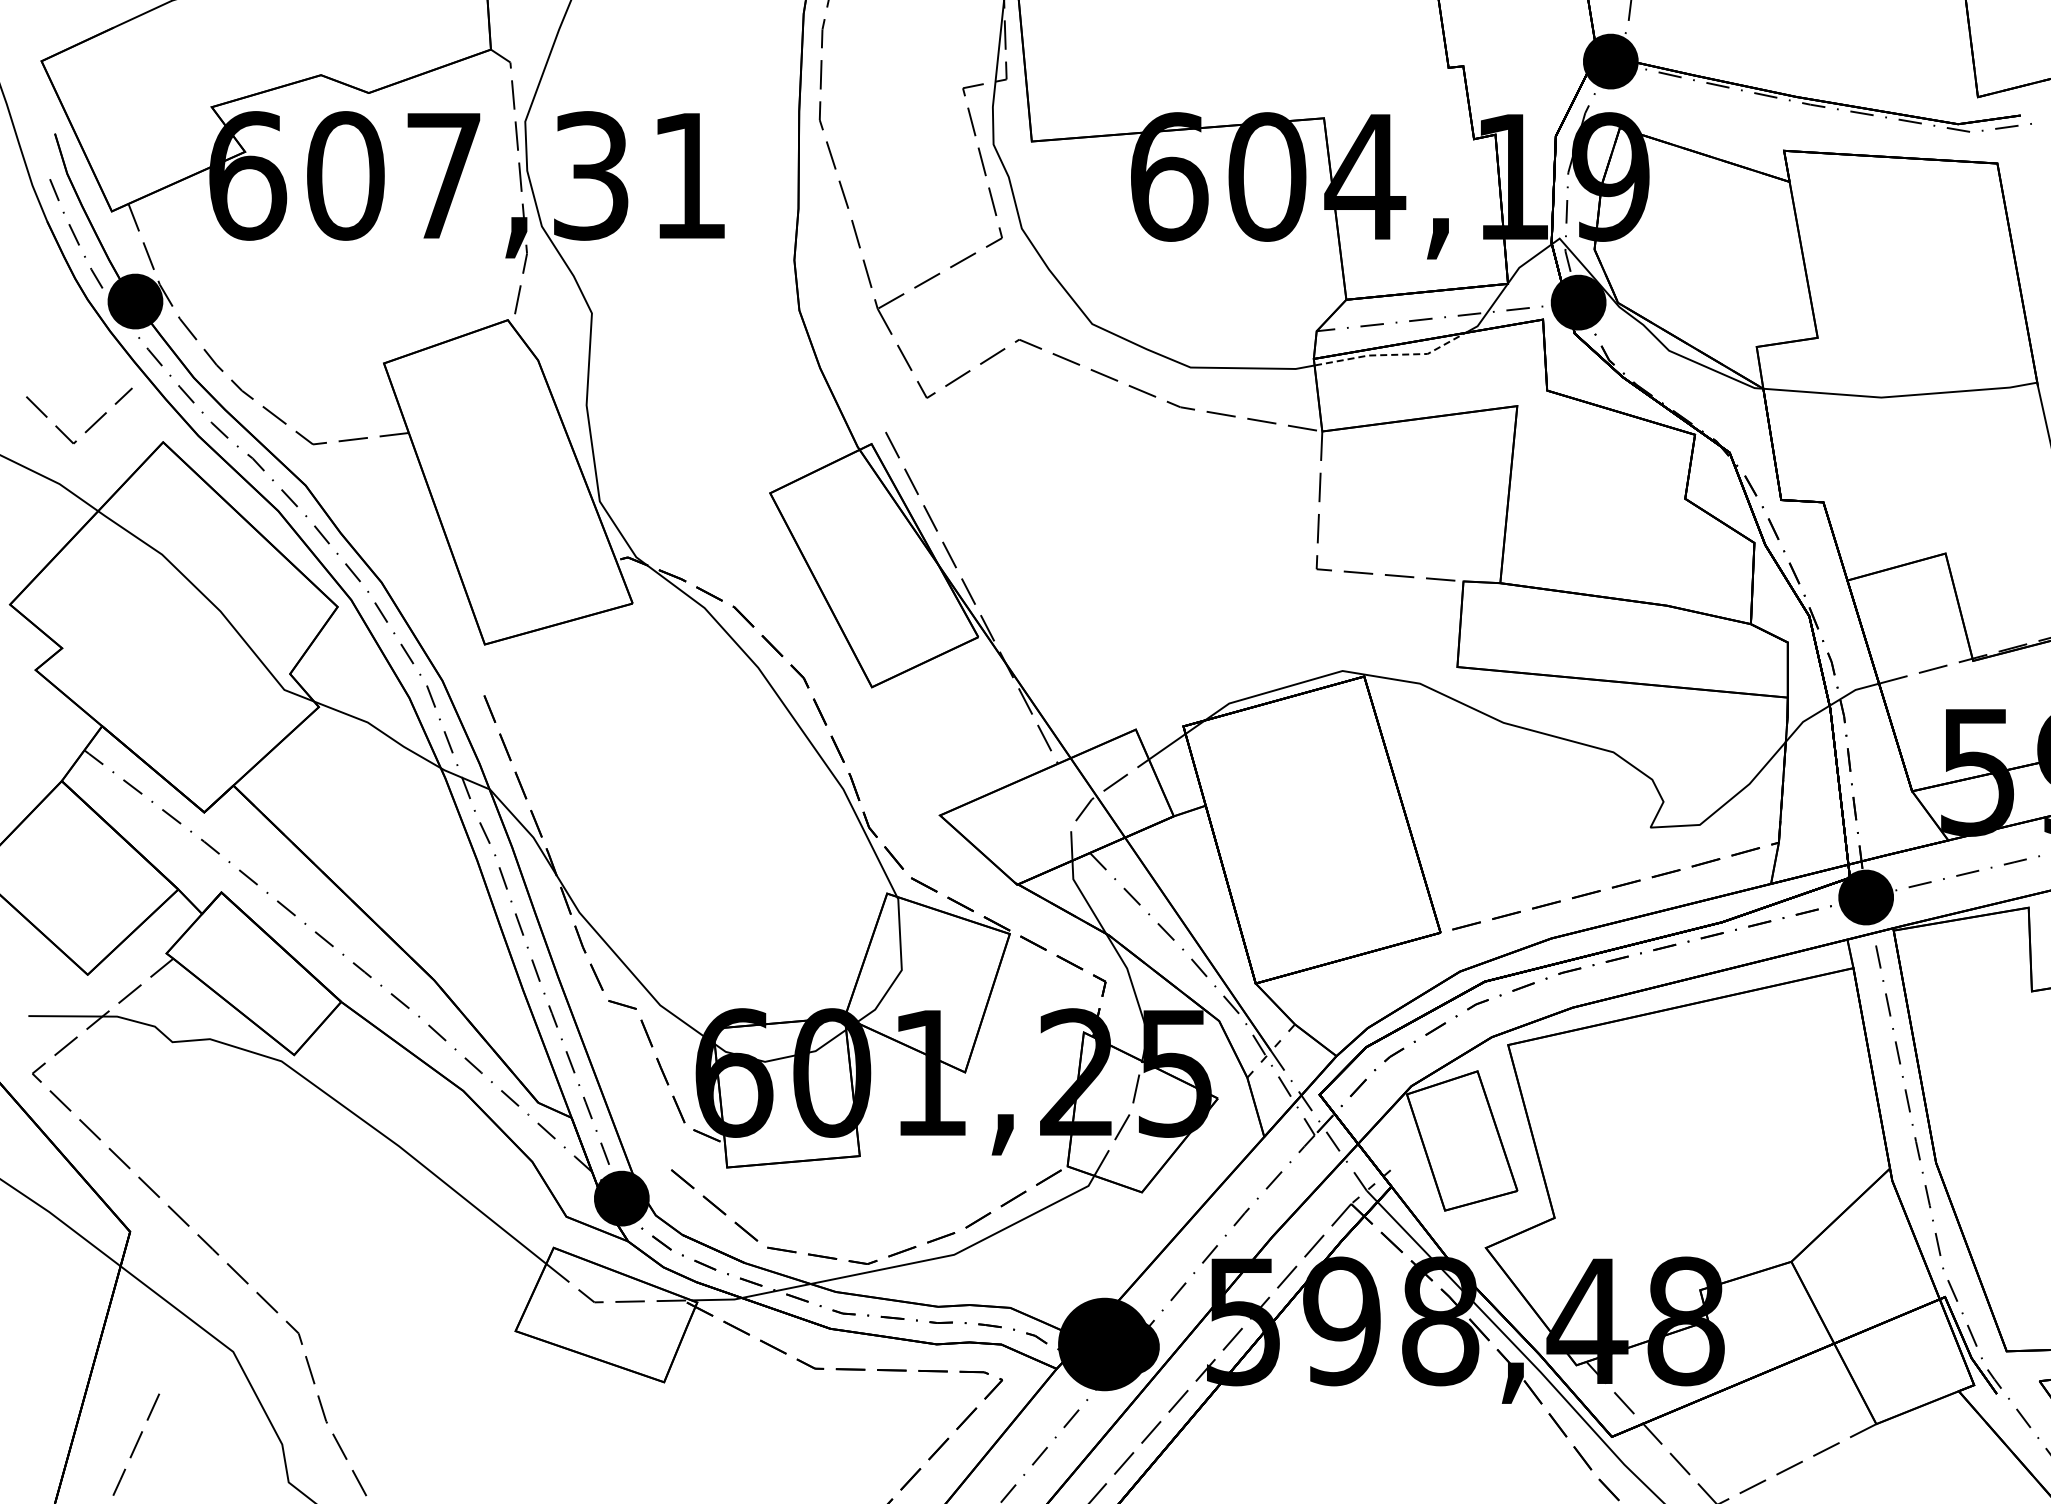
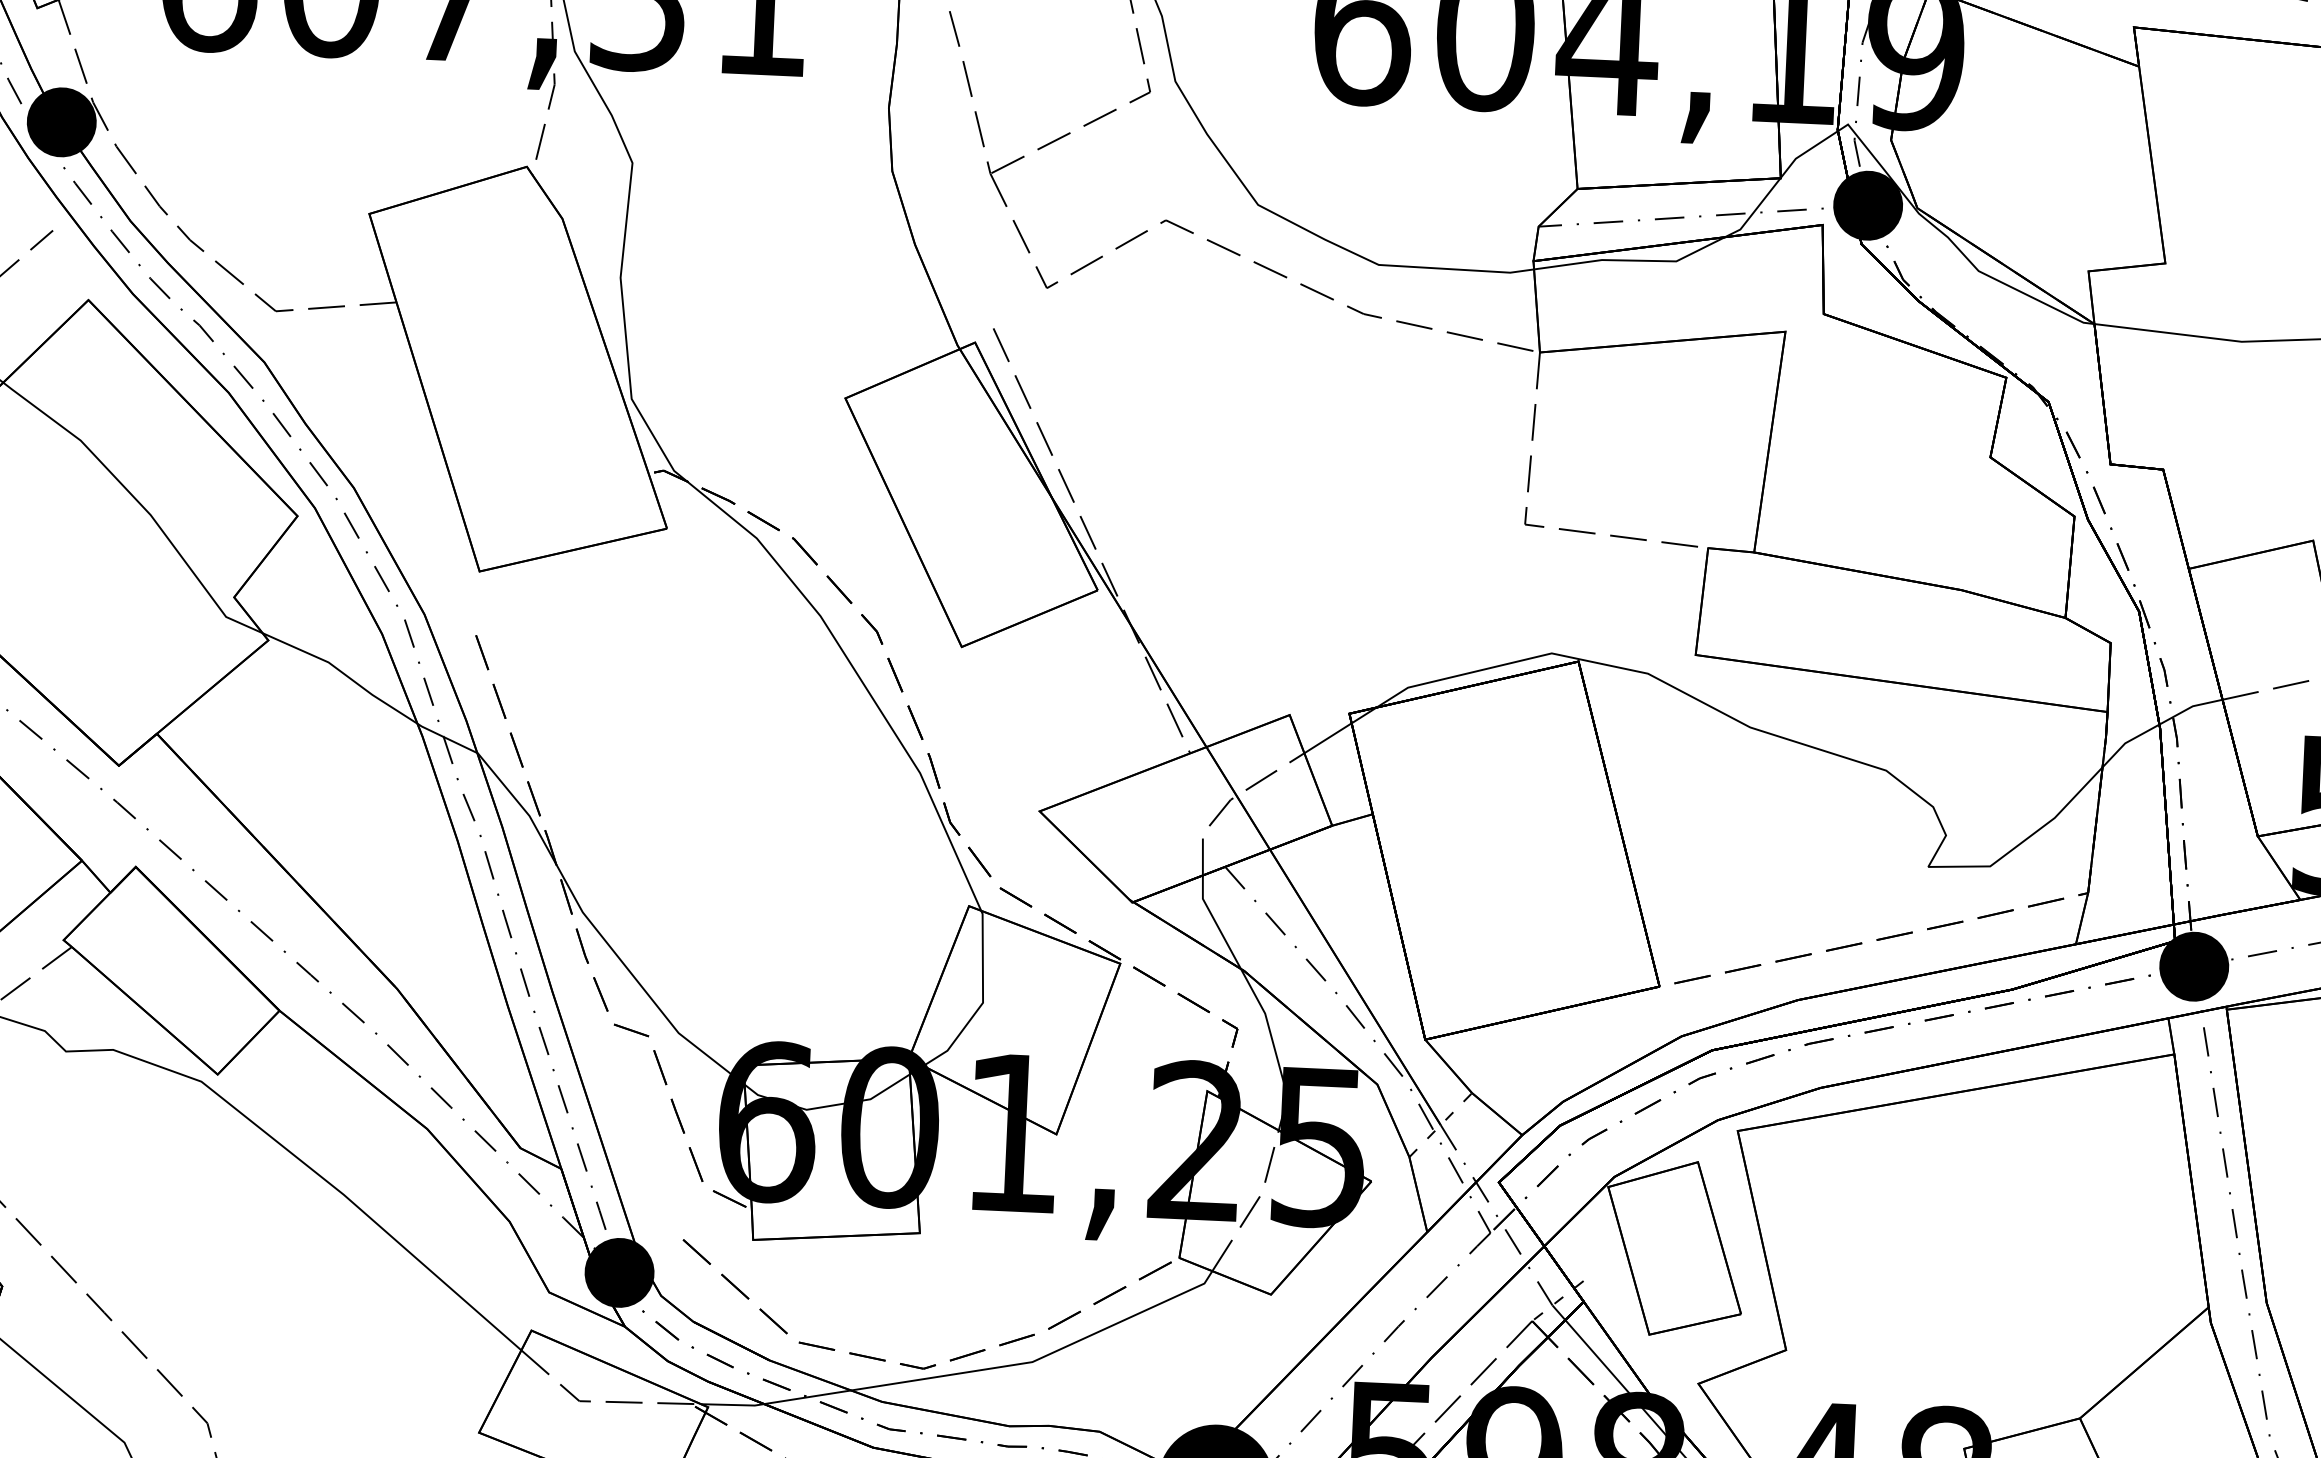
line: (1393, 354) -> (1633, 260), dashed -> solid

